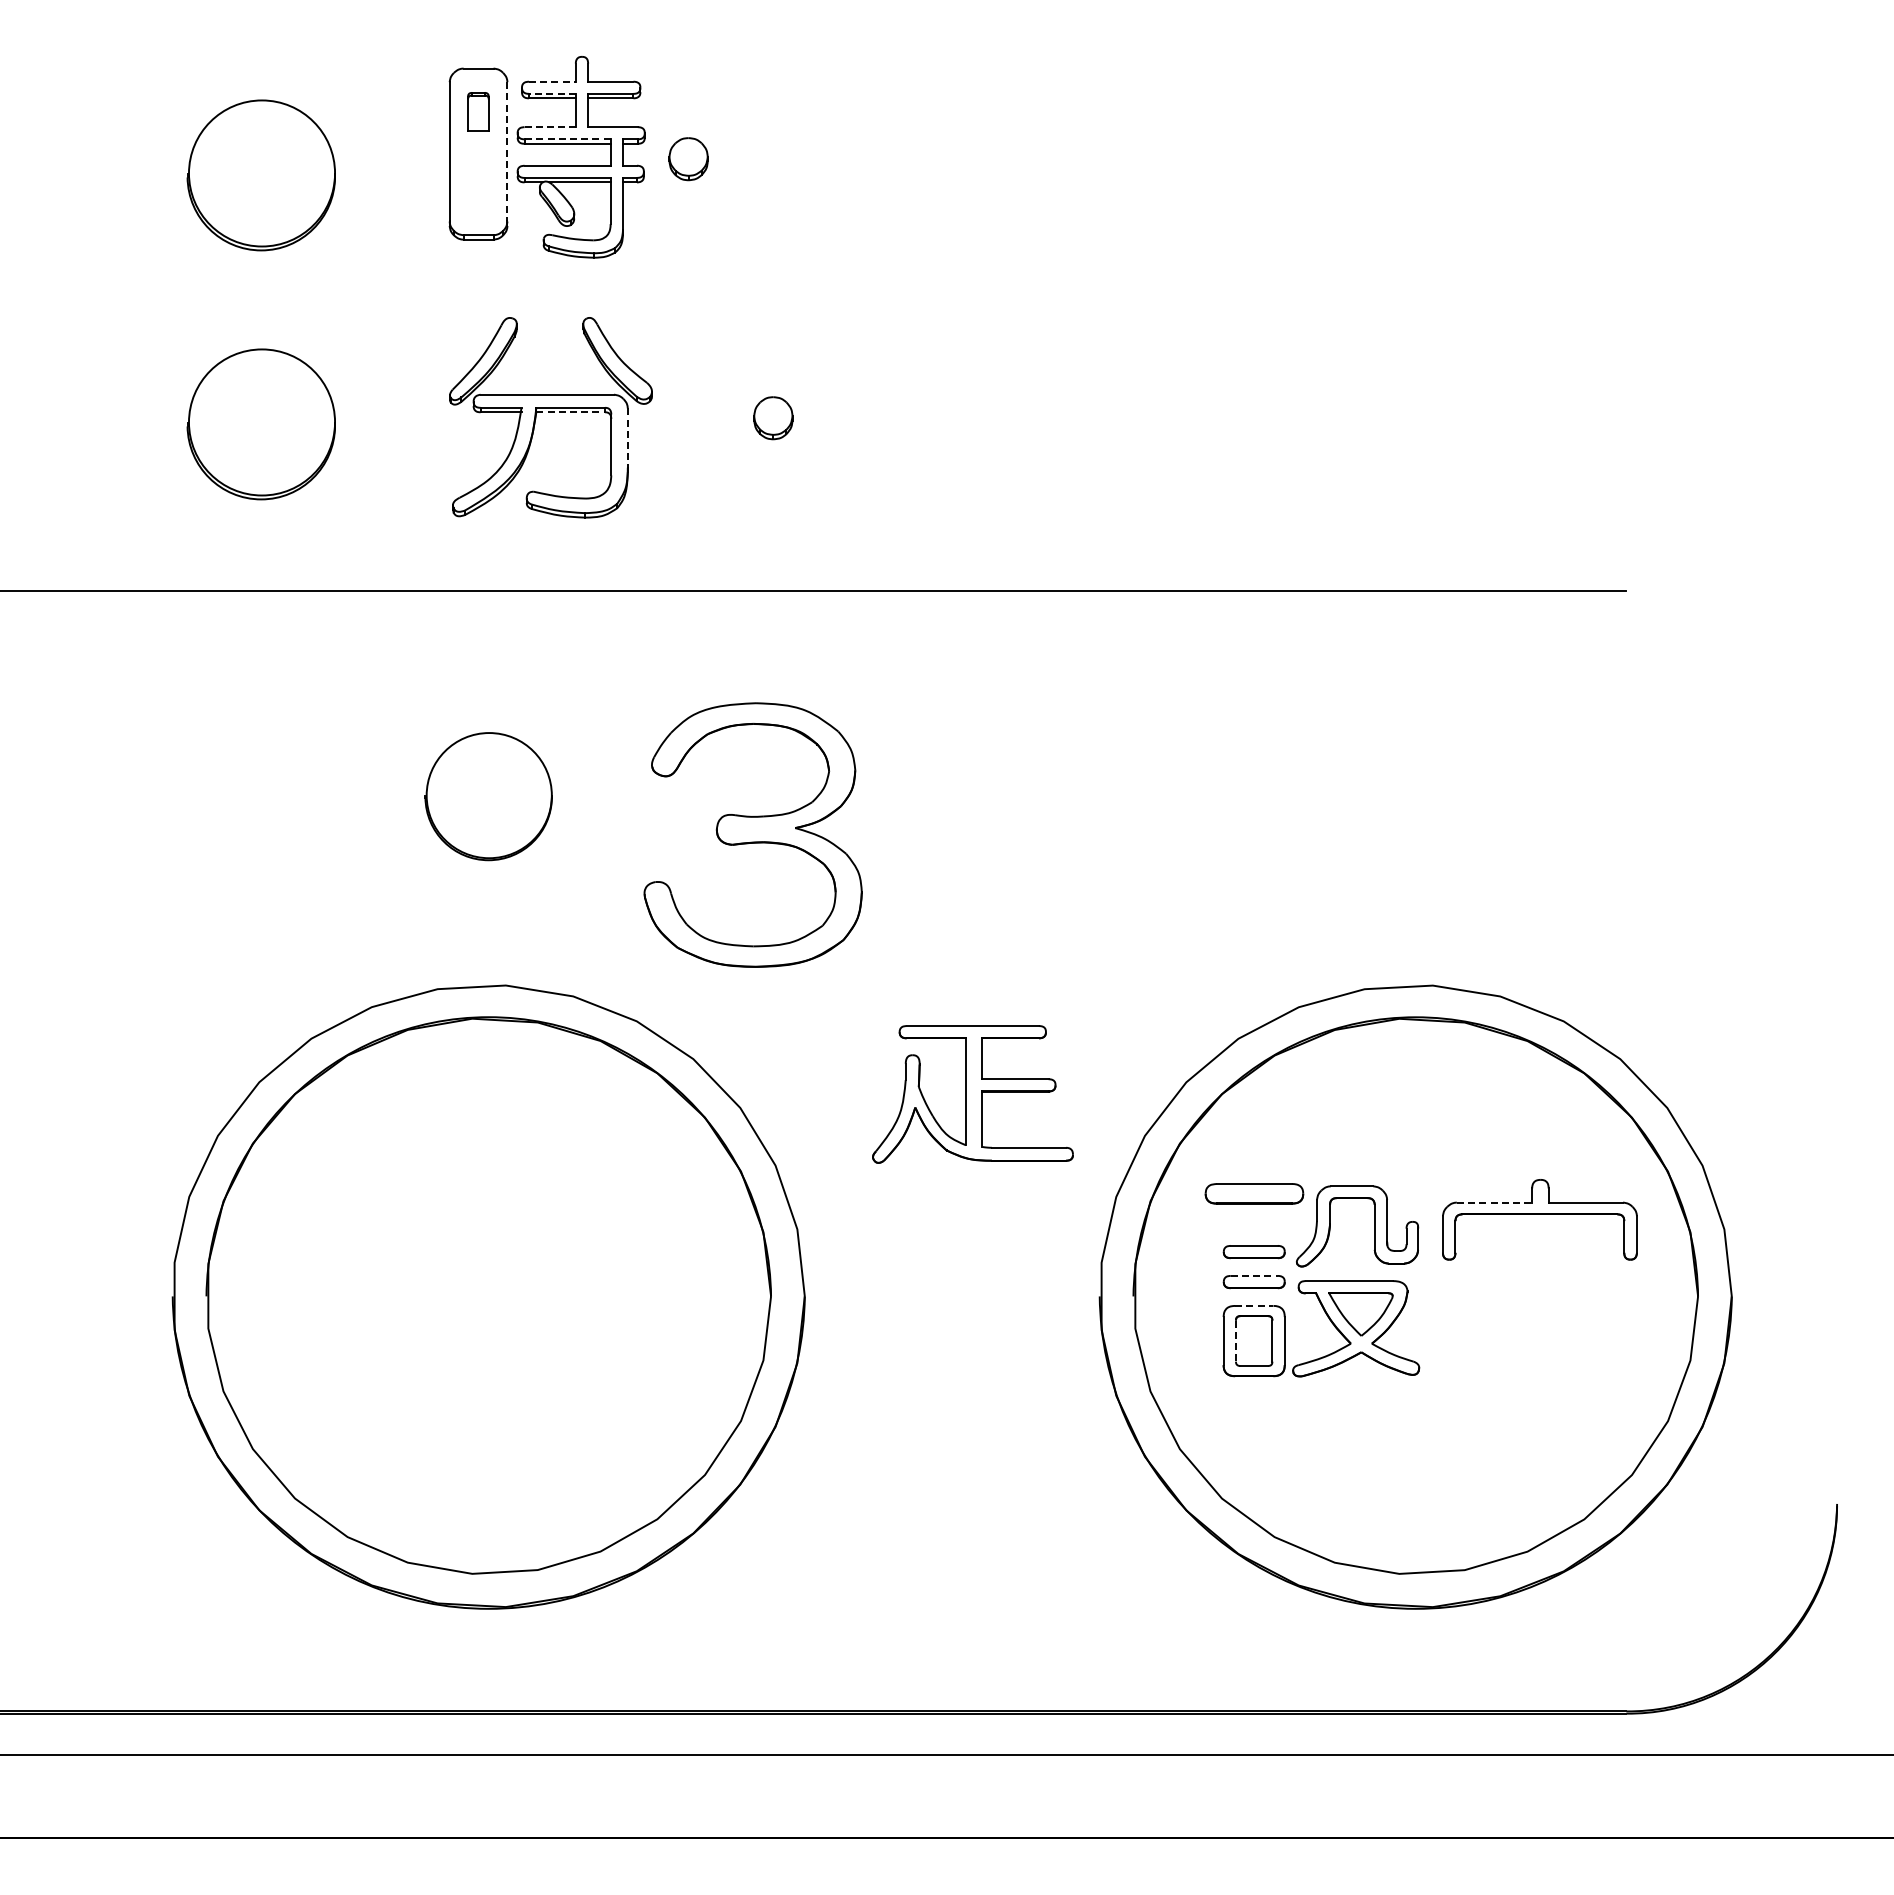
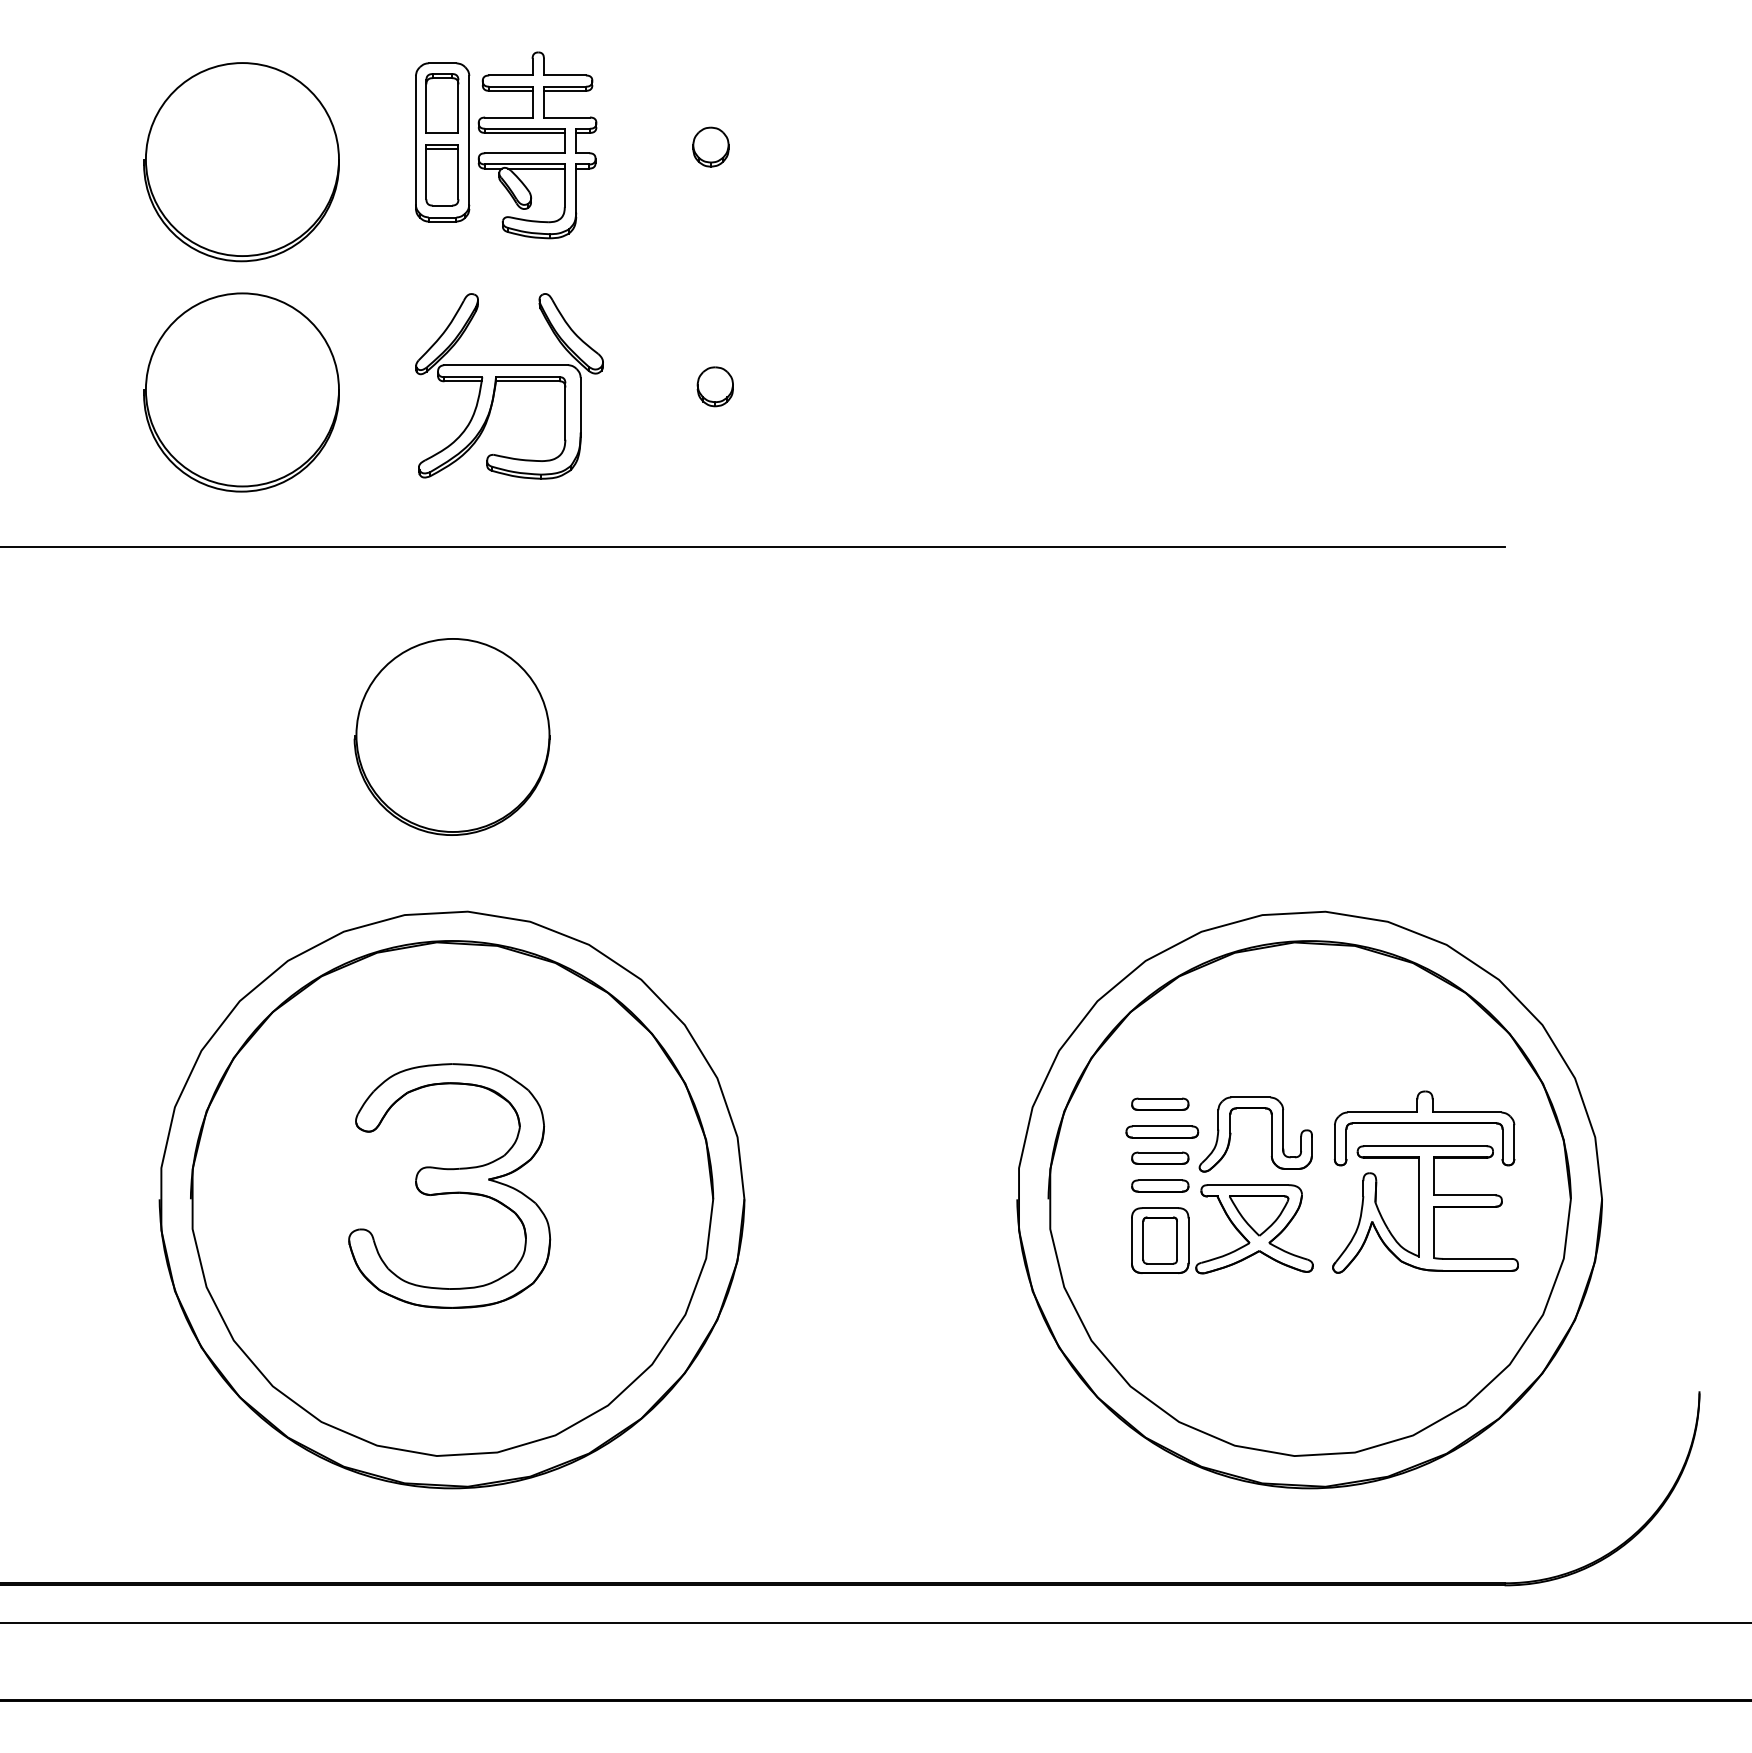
line: (552, 81) -> (511, 75), dashed -> solid
line: (551, 93) -> (510, 86), dashed -> solid
part: (478, 111) -> (442, 103), size x1.67
line: (550, 127) -> (509, 117), dashed -> solid
line: (567, 139) -> (524, 128), dashed -> solid
line: (507, 151) -> (469, 140), dashed -> solid
part: (688, 159) -> (710, 147), moved
part: (261, 175) -> (241, 162), size x1.43
part: (478, 189) -> (442, 175), added
line: (571, 412) -> (528, 381), dashed -> solid
part: (261, 424) -> (241, 392), size x1.43
line: (627, 438) -> (580, 405), dashed -> solid
part: (488, 796) -> (451, 736), size x1.67
part: (752, 834) -> (449, 1185), moved
part: (972, 1094) -> (1425, 1209), moved
part: (1253, 1193) -> (1159, 1104), size x0.62
line: (1494, 1202) -> (1382, 1112), dashed -> solid
part: (1256, 1223) -> (1162, 1131), added
line: (1254, 1275) -> (1160, 1179), dashed -> solid
line: (1254, 1305) -> (1160, 1207), dashed -> solid
line: (1235, 1341) -> (1142, 1241), dashed -> solid

